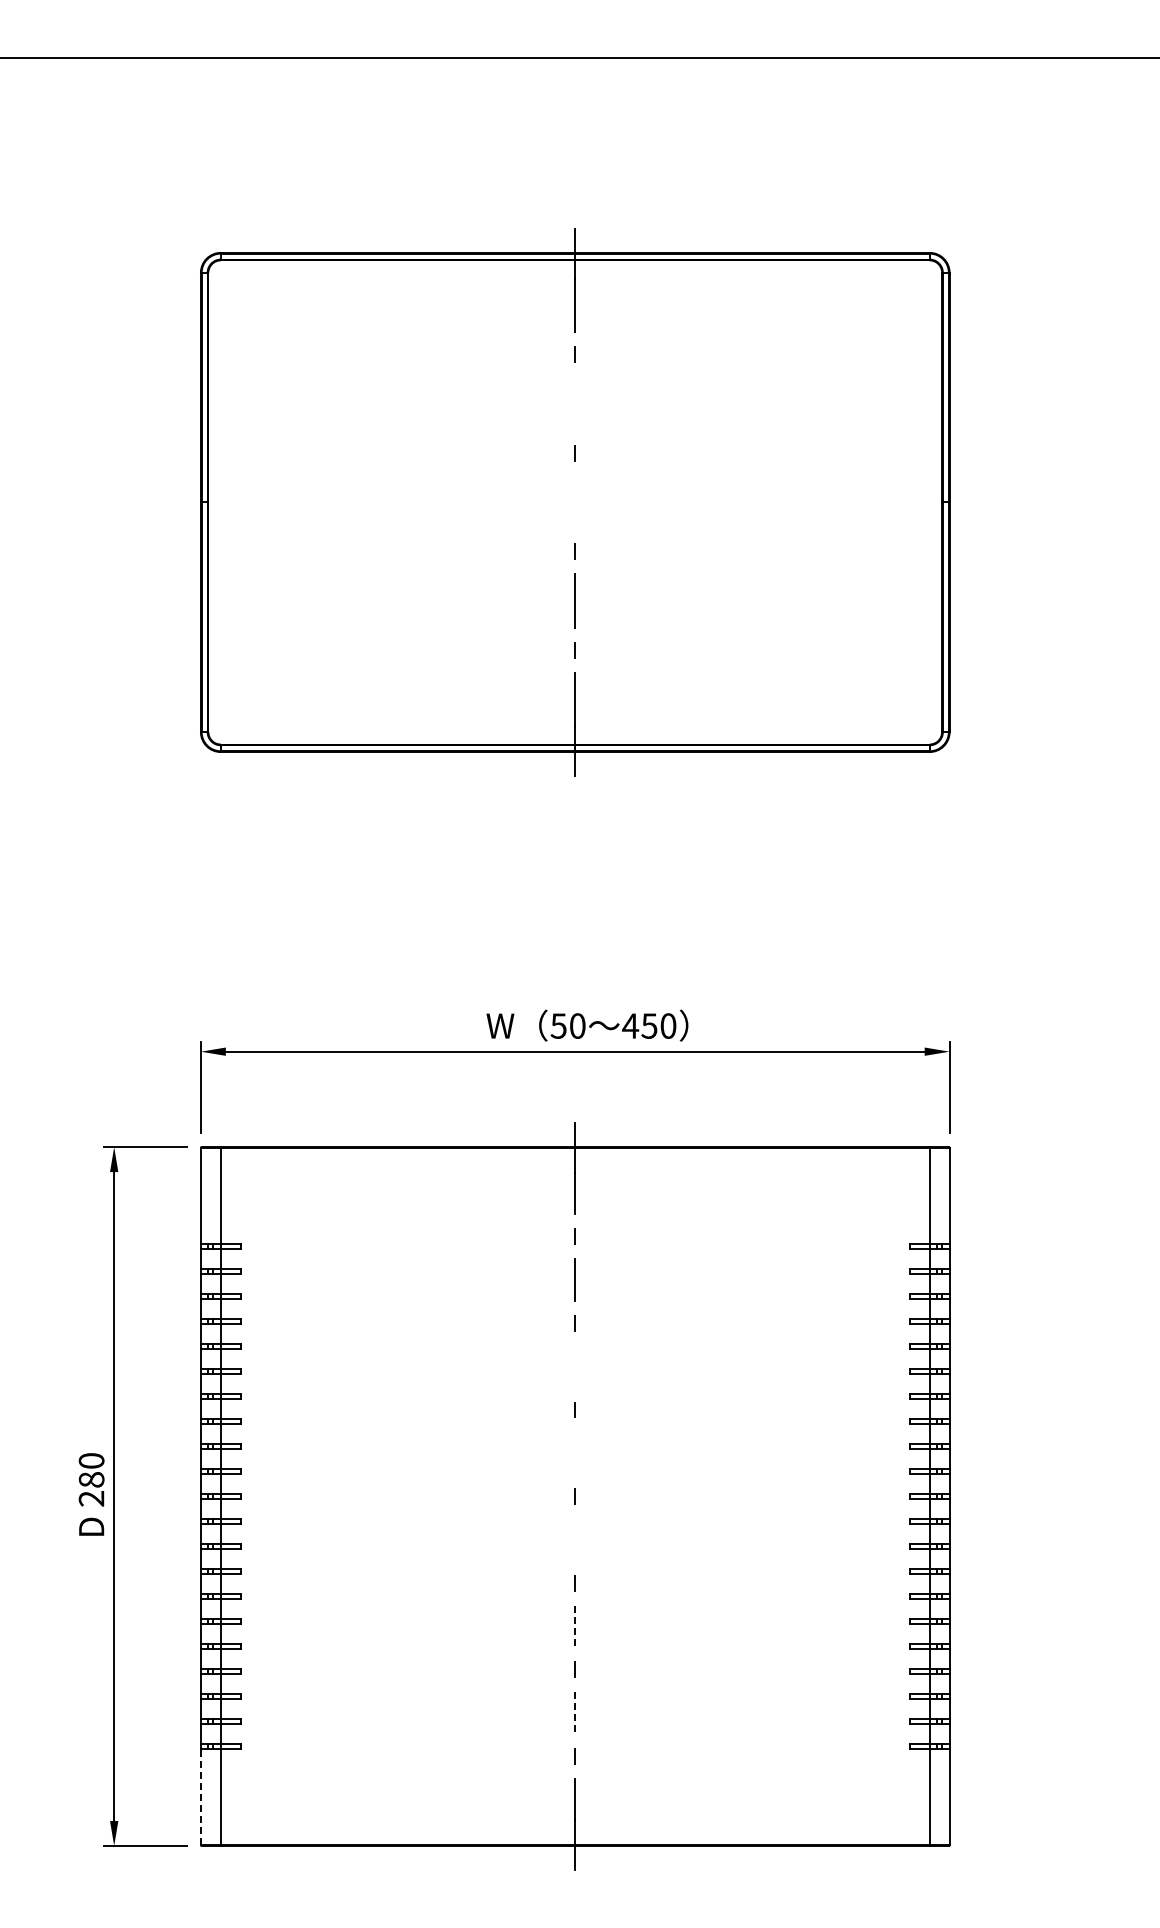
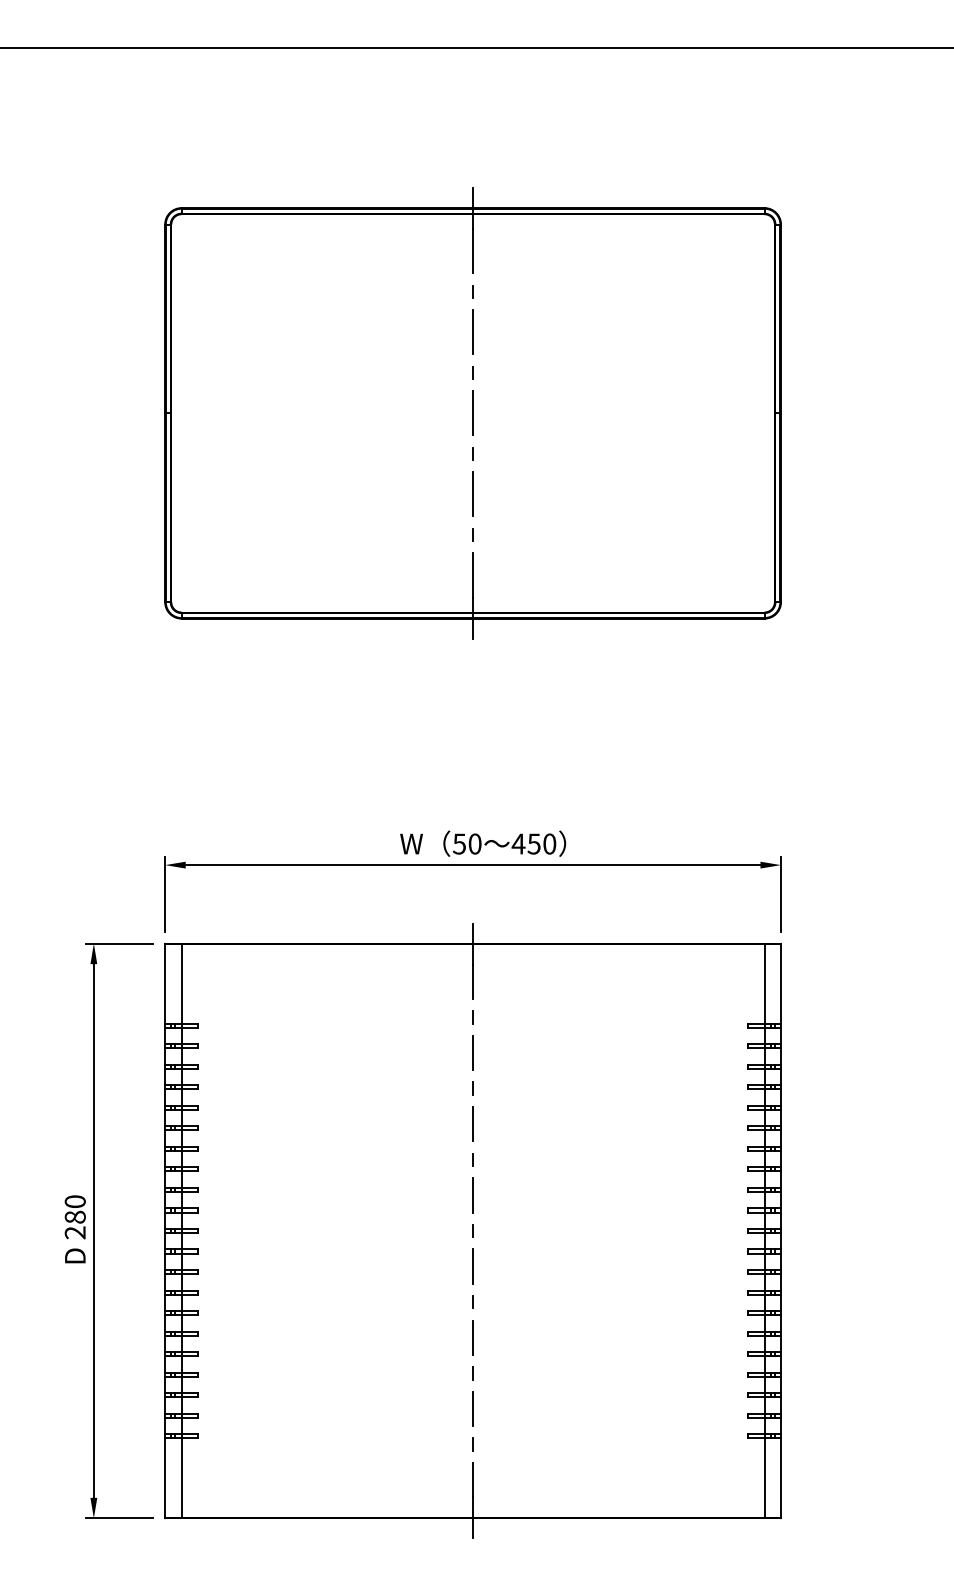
line: (575, 403) -> (473, 331), added
line: (575, 502) -> (473, 413), added
line: (575, 1366) -> (473, 1124), added
line: (575, 1453) -> (473, 1195), added
line: (574, 1539) -> (472, 1266), added
line: (575, 1626) -> (473, 1337), dashed -> solid
line: (575, 1712) -> (473, 1408), dashed -> solid
line: (200, 1796) -> (164, 1477), dashed -> solid

